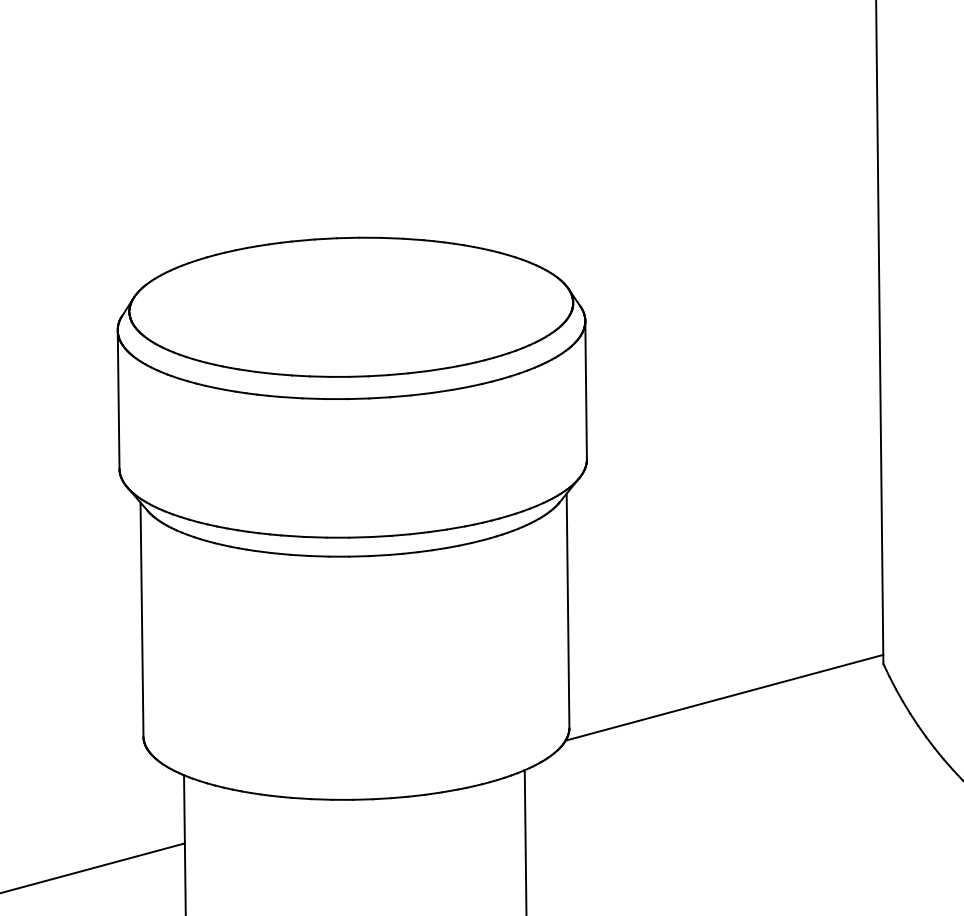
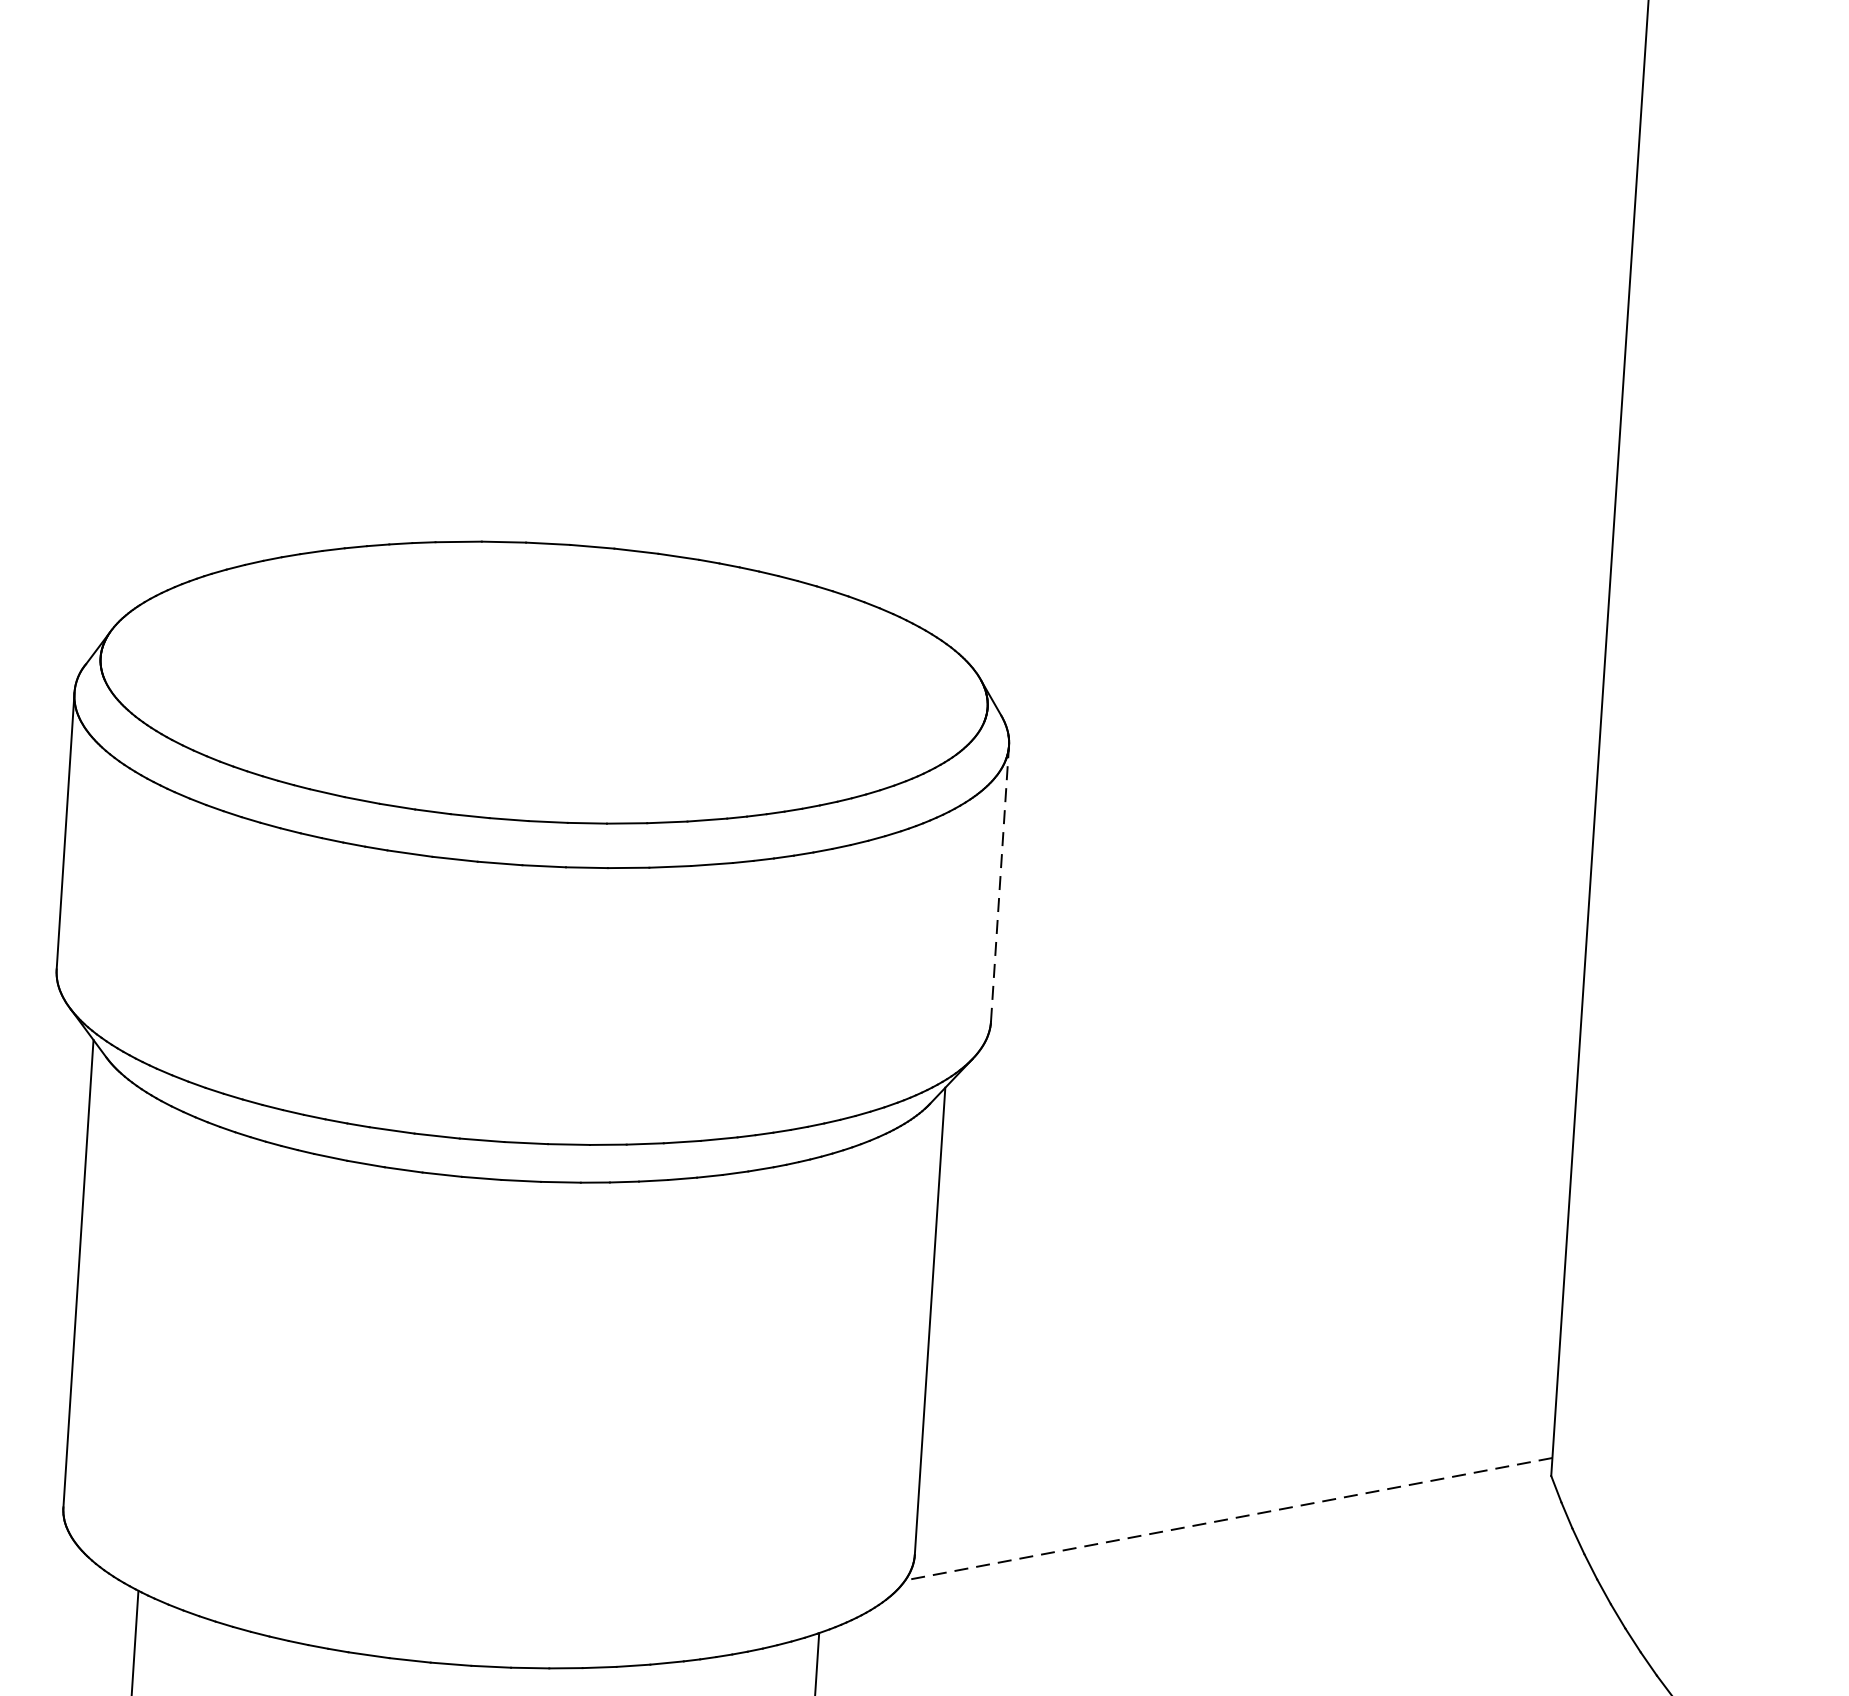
line: (586, 390) -> (1000, 884), solid -> dashed
line: (724, 697) -> (1228, 1518), solid -> dashed

